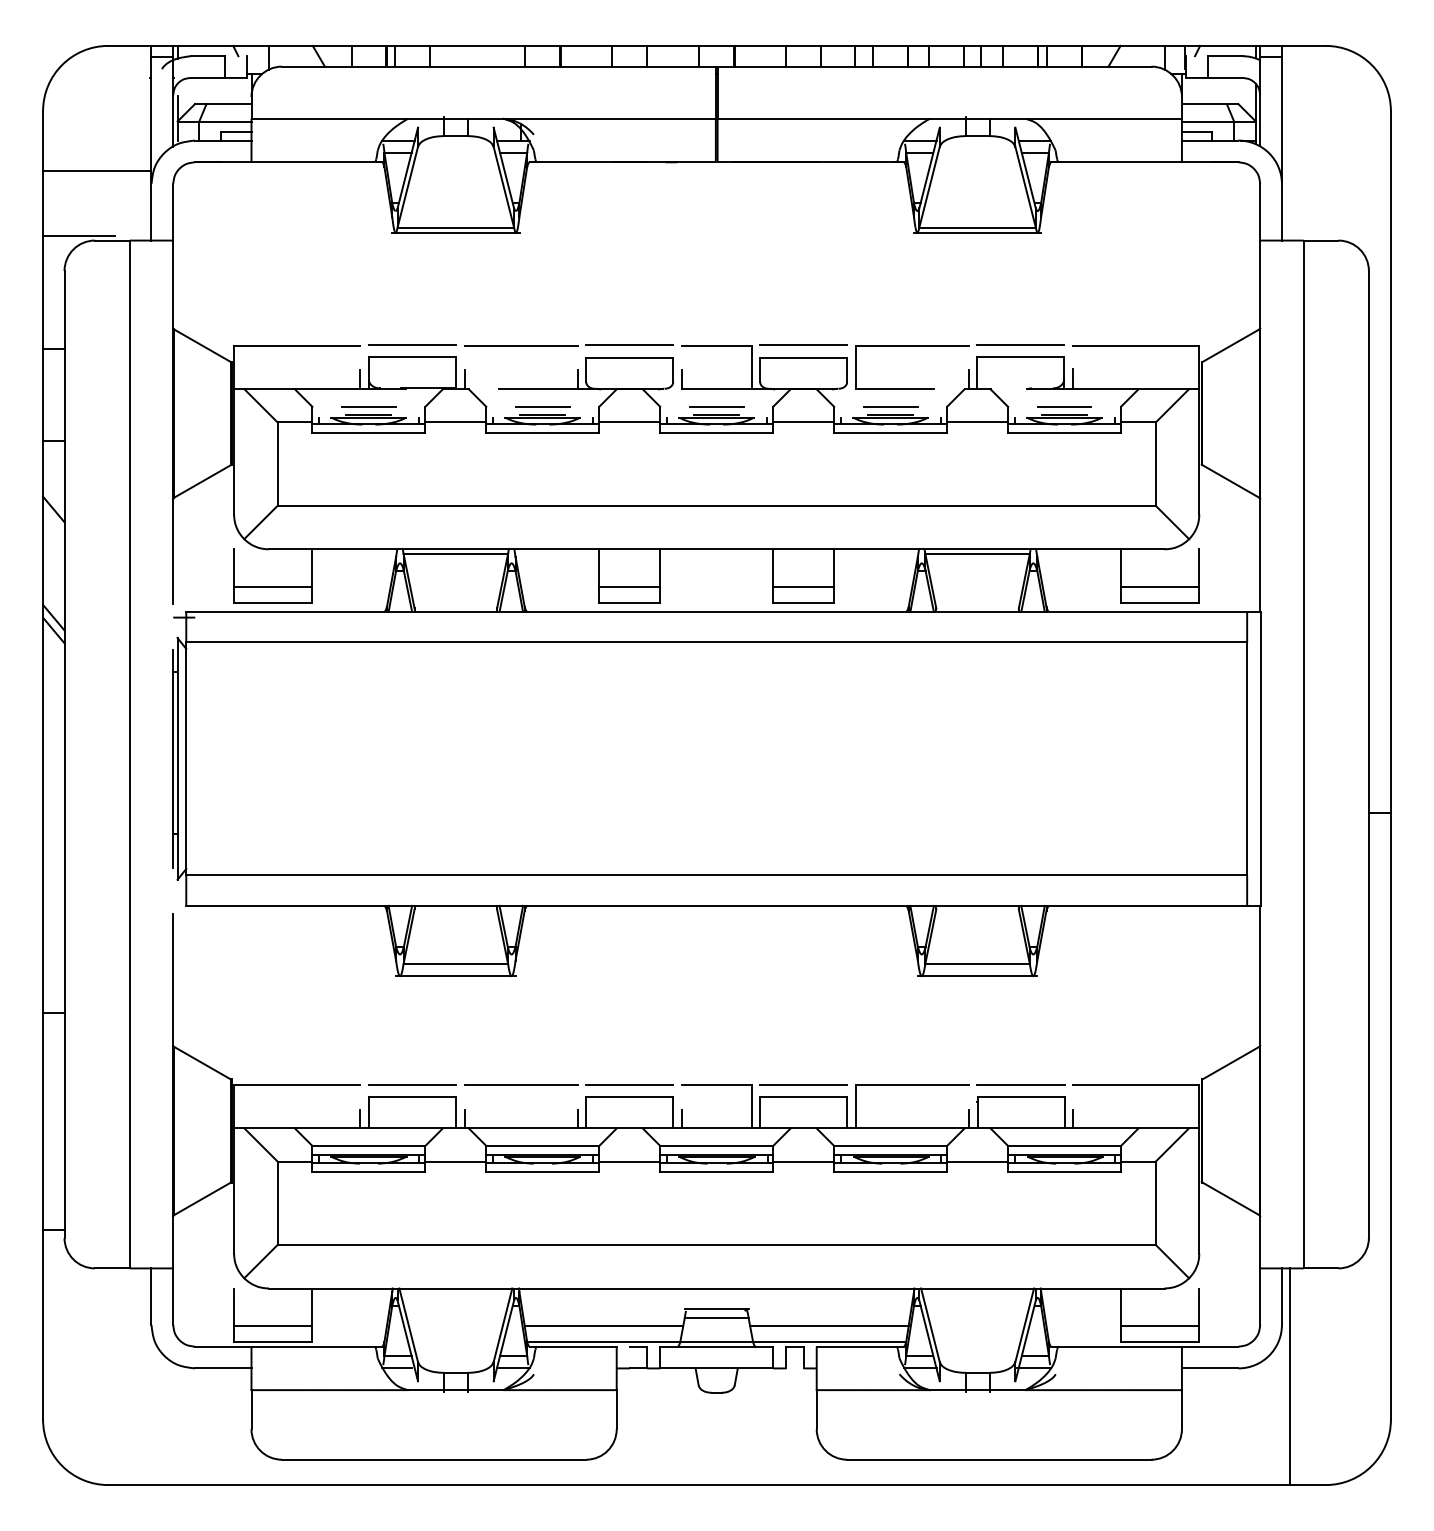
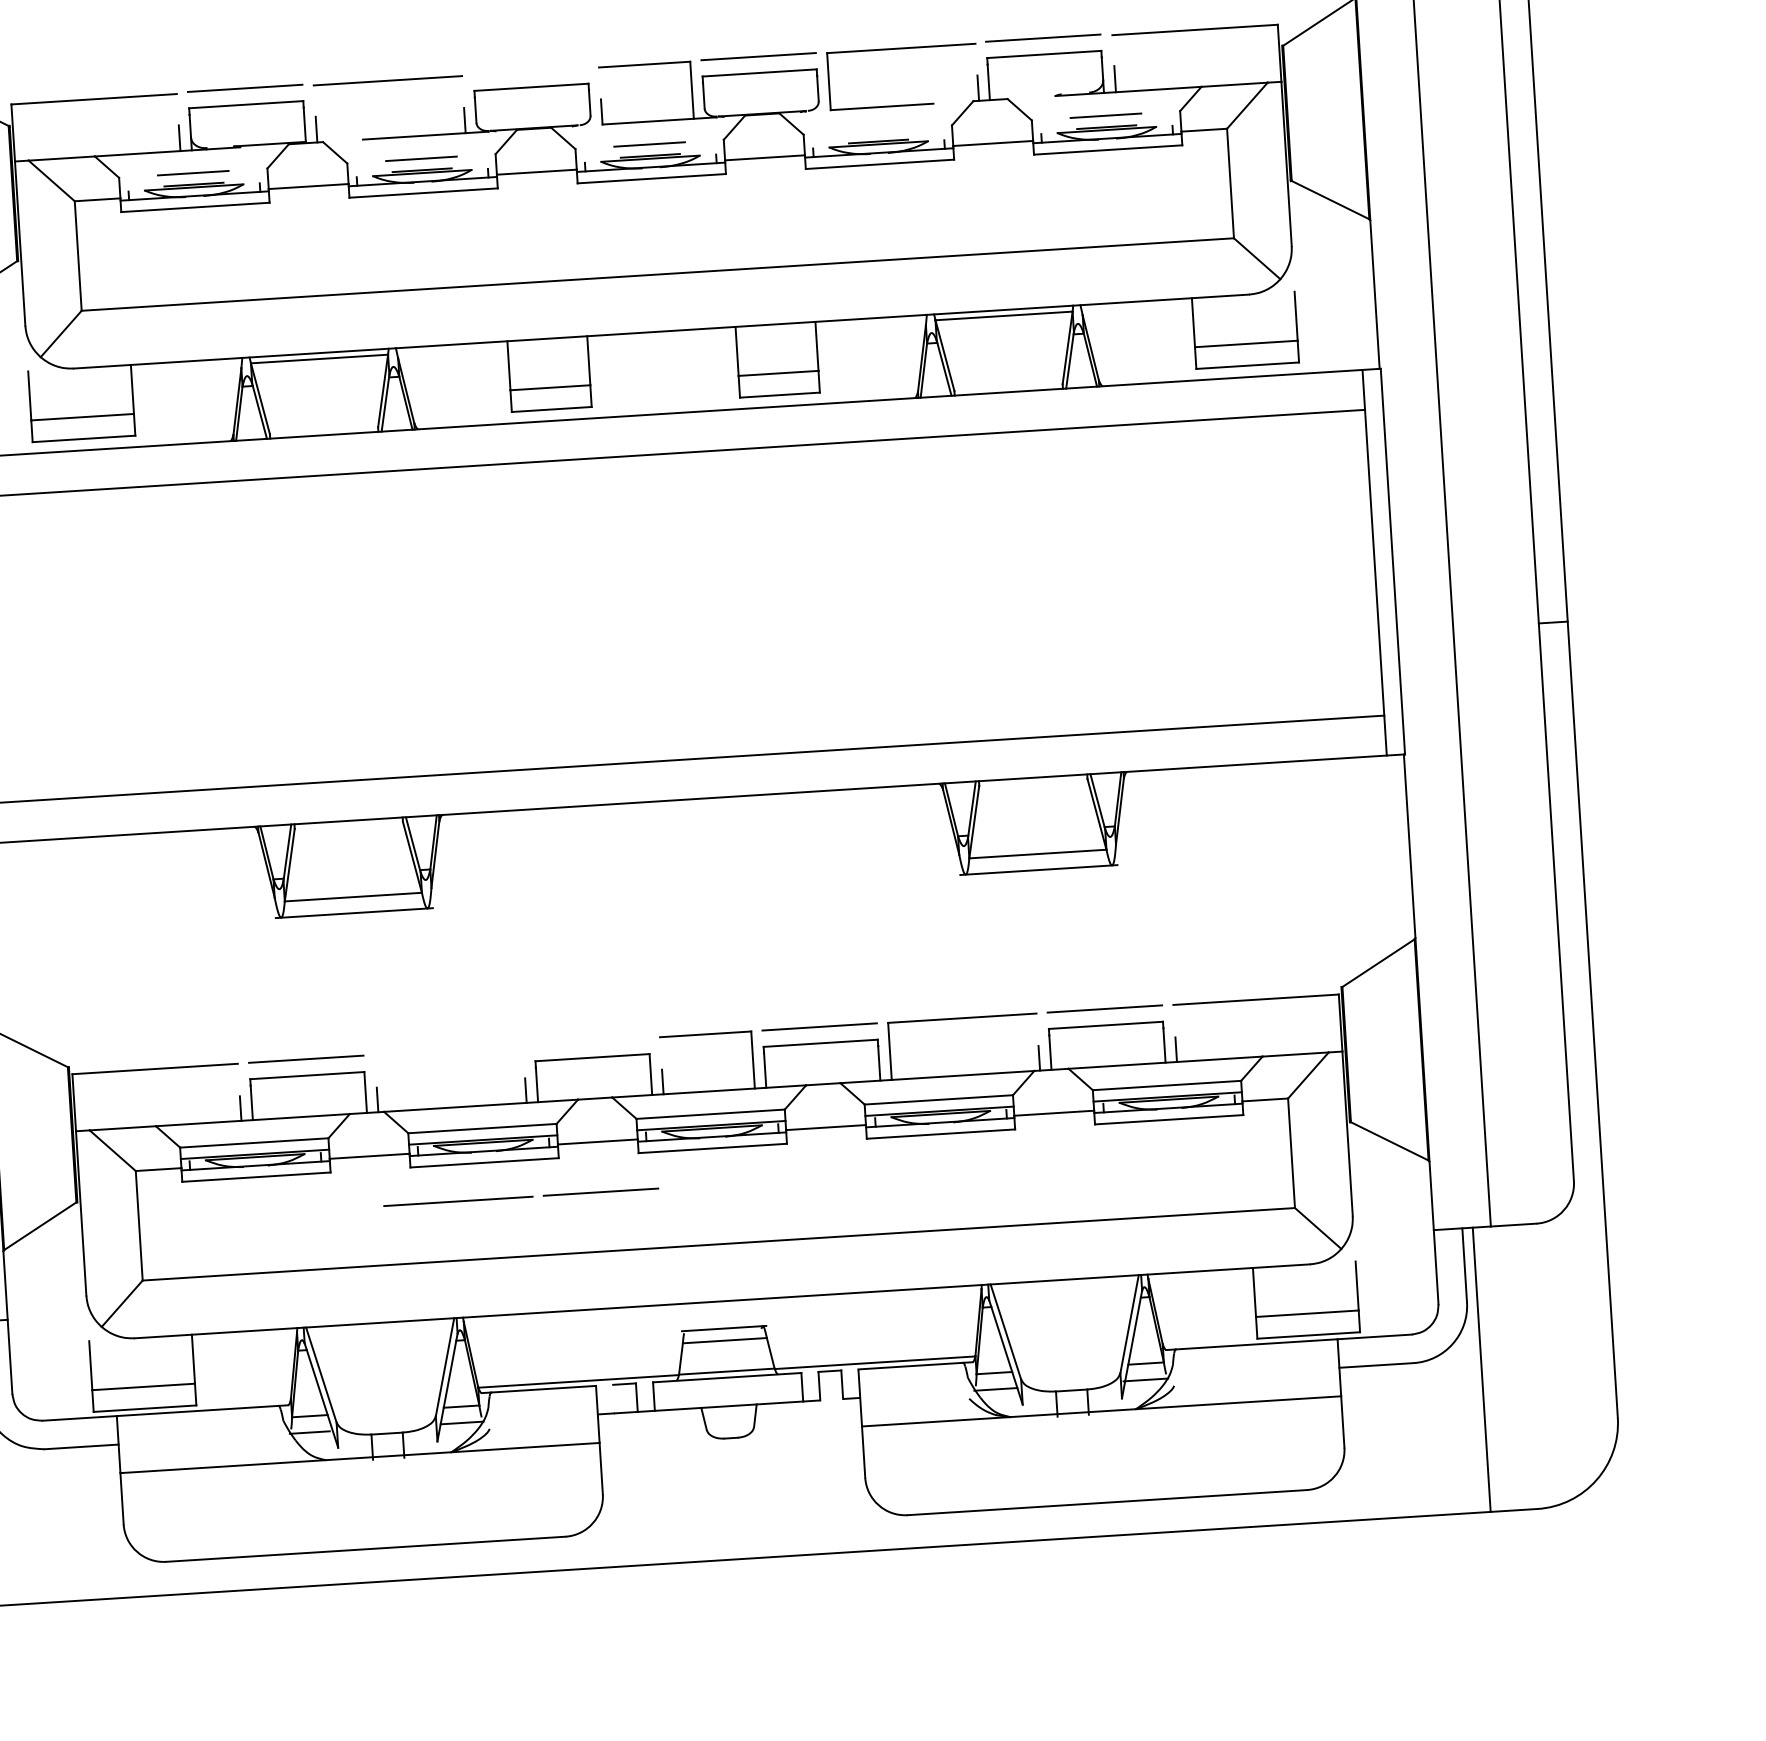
line: (629, 345) -> (530, 71), removed
line: (890, 406) -> (877, 129), removed
line: (568, 1084) -> (520, 1196), moved
line: (603, 1325) -> (576, 1359), removed
line: (829, 1325) -> (873, 1340), removed

